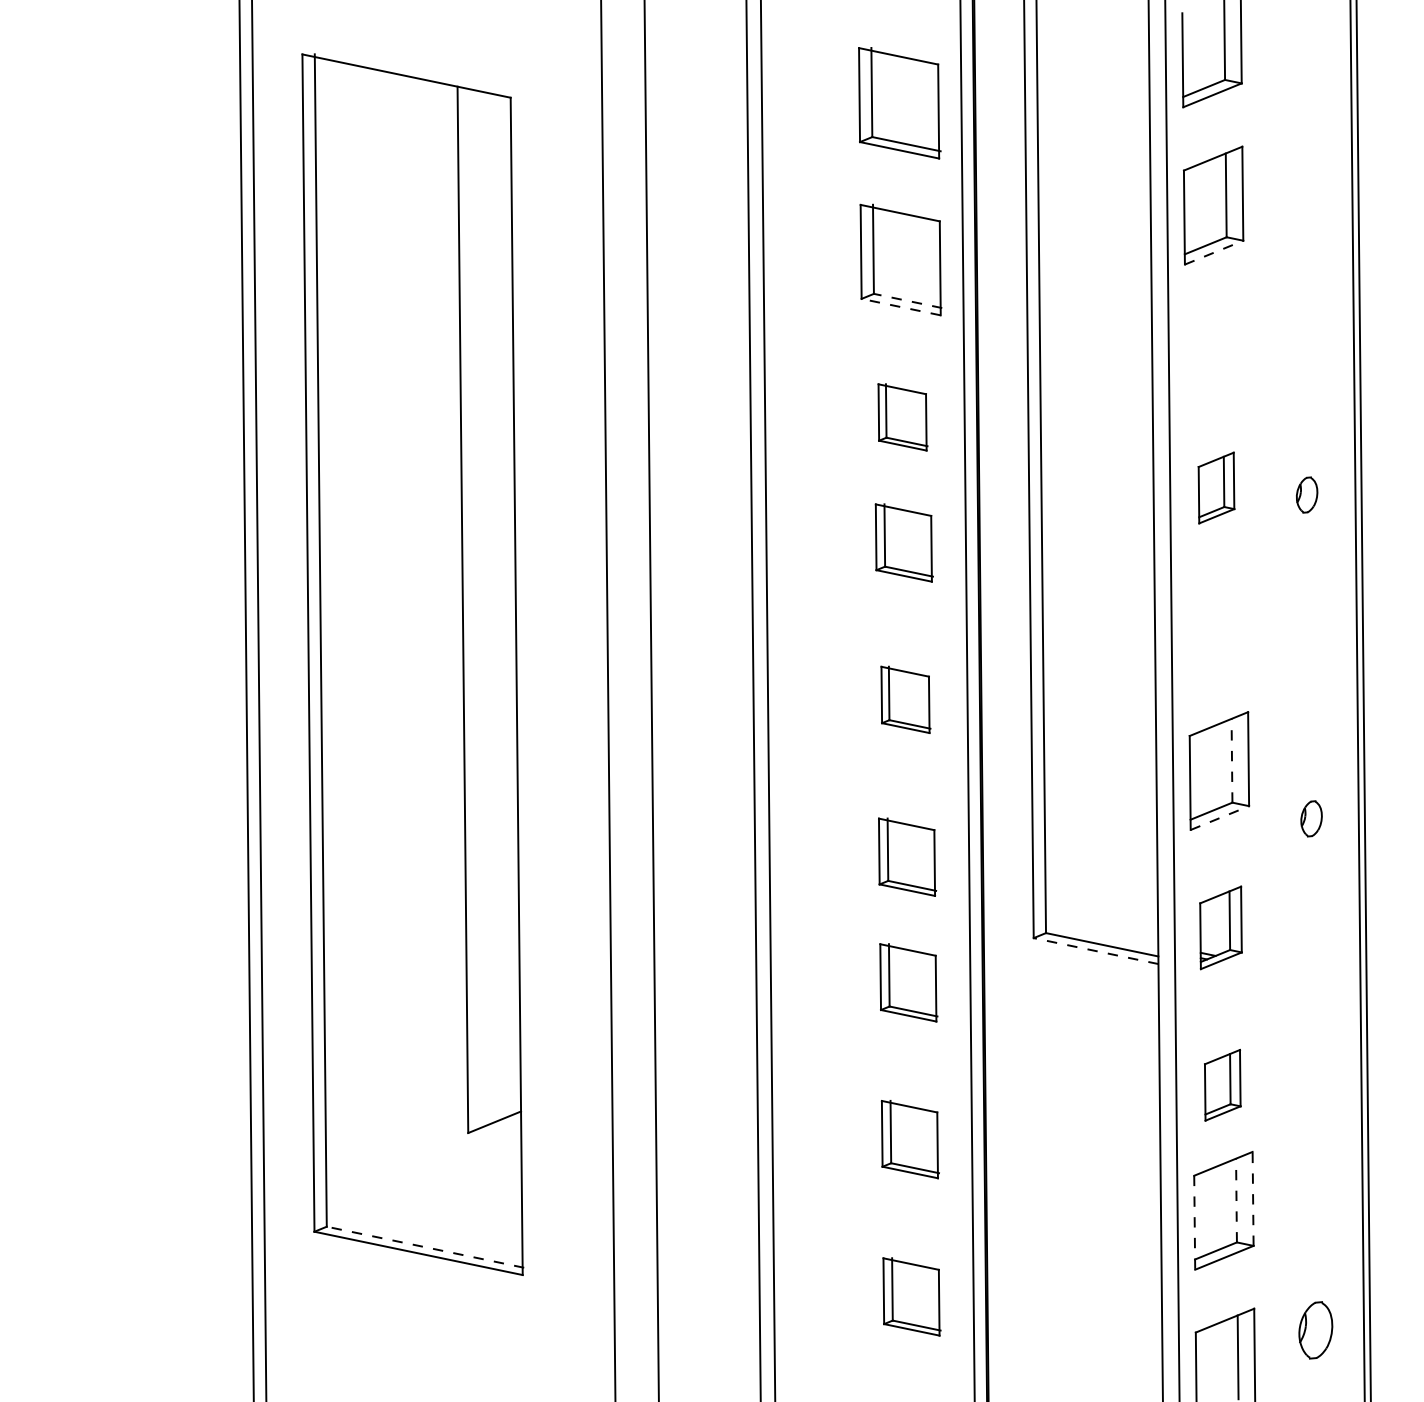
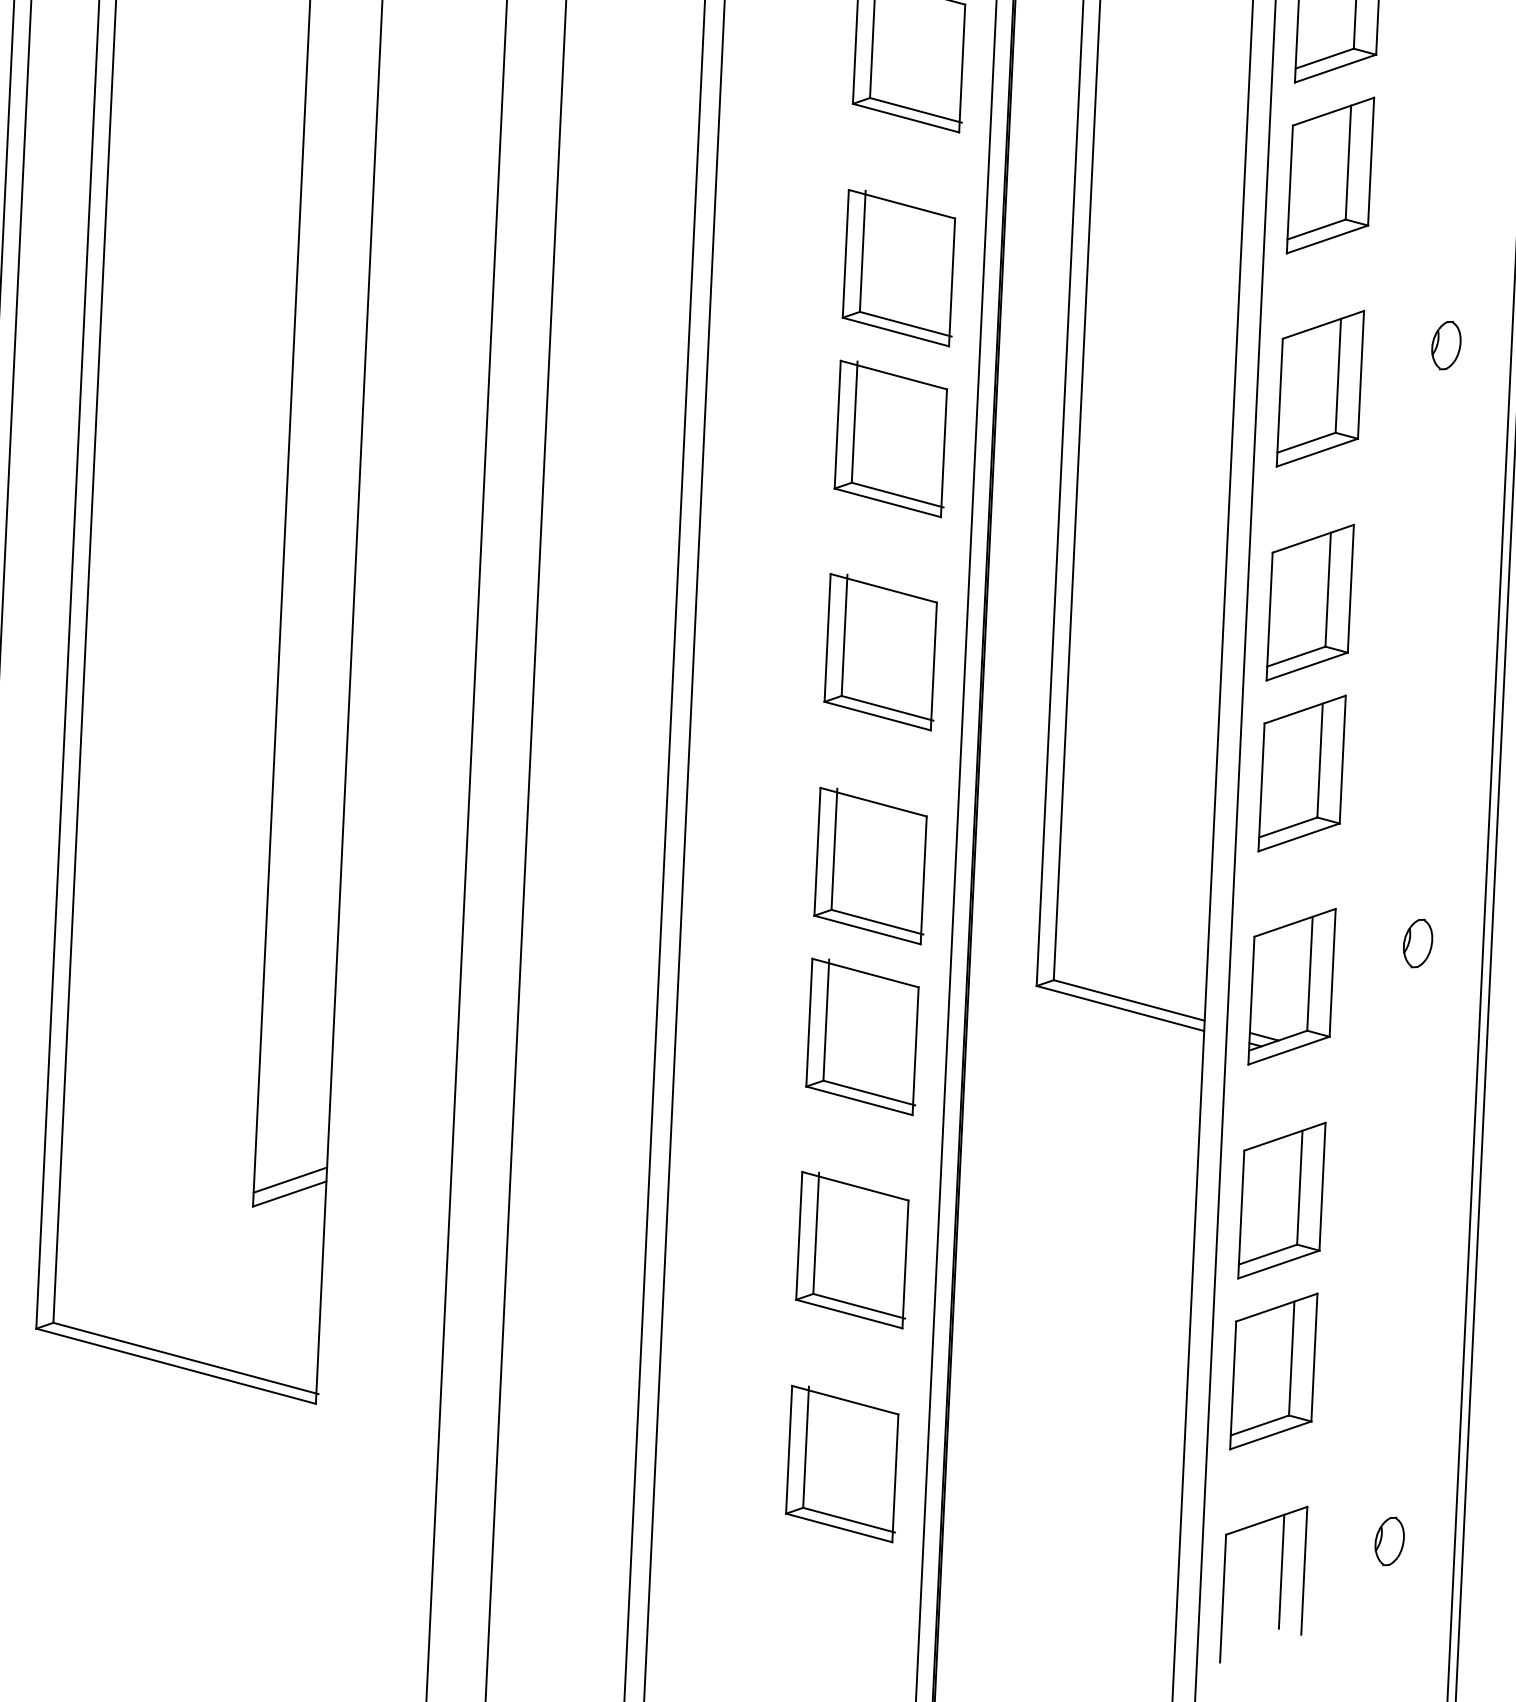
line: (1214, 252) -> (1336, 68), dashed -> solid
line: (908, 300) -> (916, 109), dashed -> solid
line: (900, 307) -> (905, 118), dashed -> solid
part: (1214, 331) -> (1329, 175), added
part: (902, 417) -> (899, 268), size x1.67
part: (1216, 487) -> (1320, 387), size x1.67
part: (1307, 494) -> (1446, 344), moved
part: (904, 542) -> (892, 438), size x1.43
part: (1217, 645) -> (1309, 602), added
part: (905, 699) -> (881, 651), size x1.67
line: (1232, 760) -> (1320, 760), dashed -> solid
line: (1219, 818) -> (1298, 838), dashed -> solid
part: (1311, 818) -> (1417, 943), moved
part: (907, 857) -> (871, 866), size x1.43
part: (1220, 927) -> (1291, 986), size x1.43
line: (1096, 951) -> (1120, 1009), dashed -> solid
part: (908, 982) -> (863, 1036), size x1.43
part: (1222, 1085) -> (1281, 1201), size x1.67
line: (494, 1111) -> (290, 1179), added
part: (910, 1139) -> (853, 1250), size x1.43
line: (1253, 1198) -> (1314, 1357), dashed -> solid
line: (1236, 1200) -> (1291, 1358), dashed -> solid
line: (1194, 1222) -> (1232, 1385), dashed -> solid
line: (425, 1247) -> (185, 1358), dashed -> solid
part: (911, 1296) -> (842, 1463), size x1.43
part: (1316, 1330) -> (1390, 1541), size x0.62

